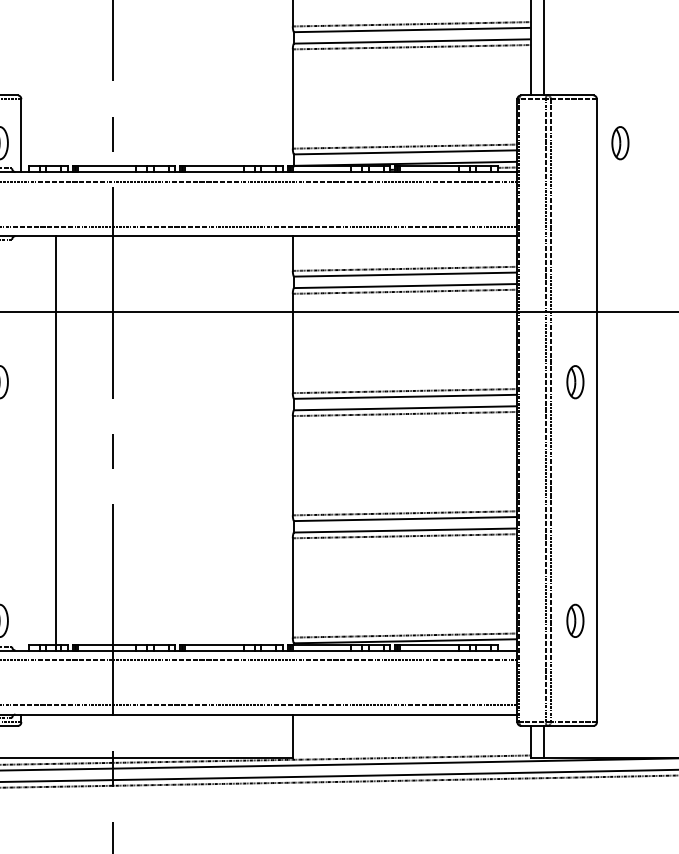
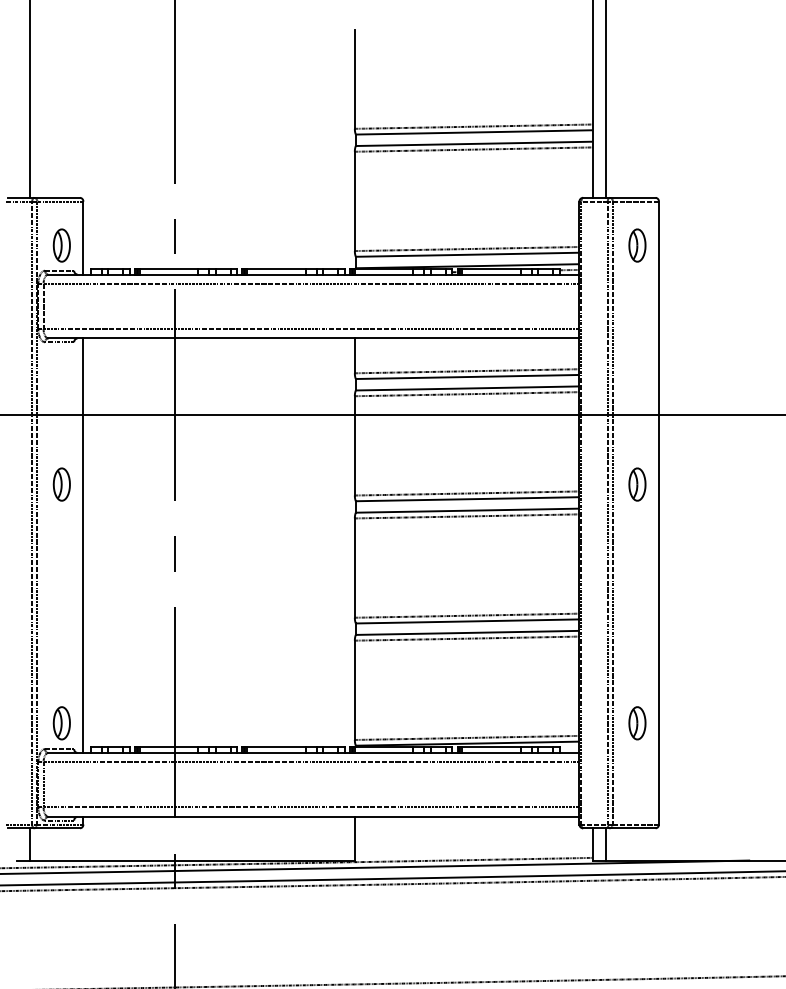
part: (620, 143) -> (637, 245), moved
line: (56, 443) -> (83, 545), moved

